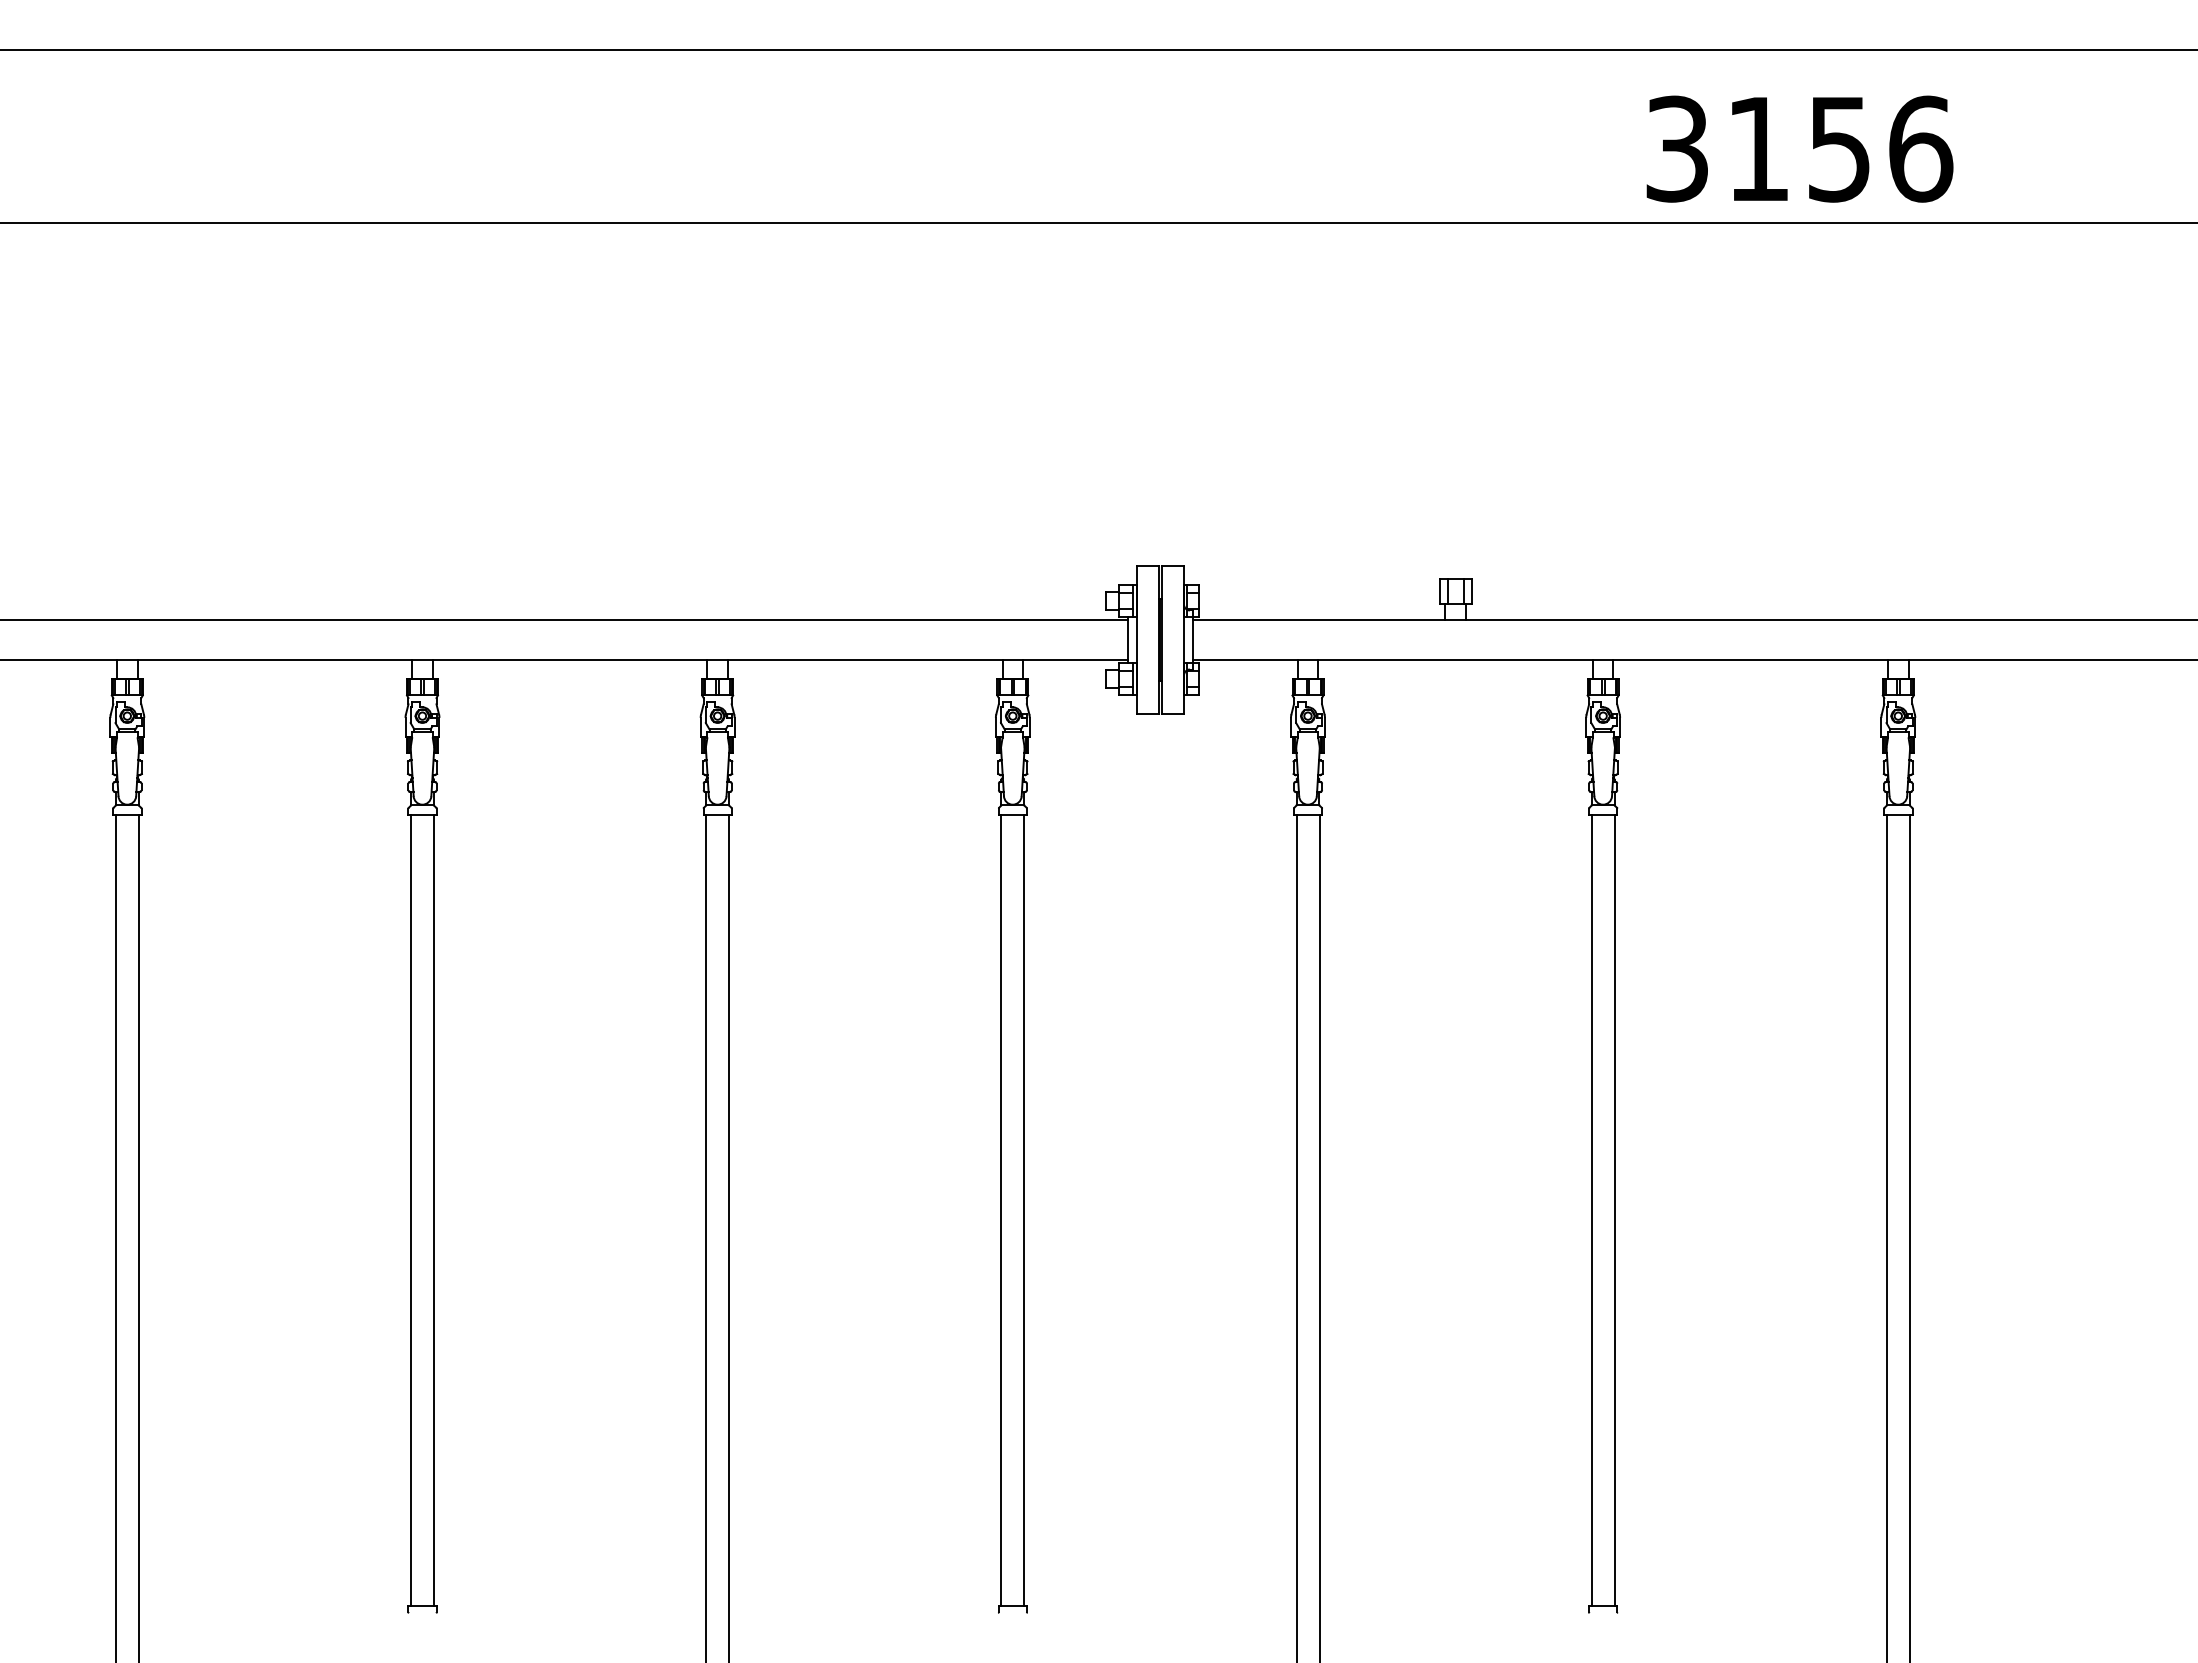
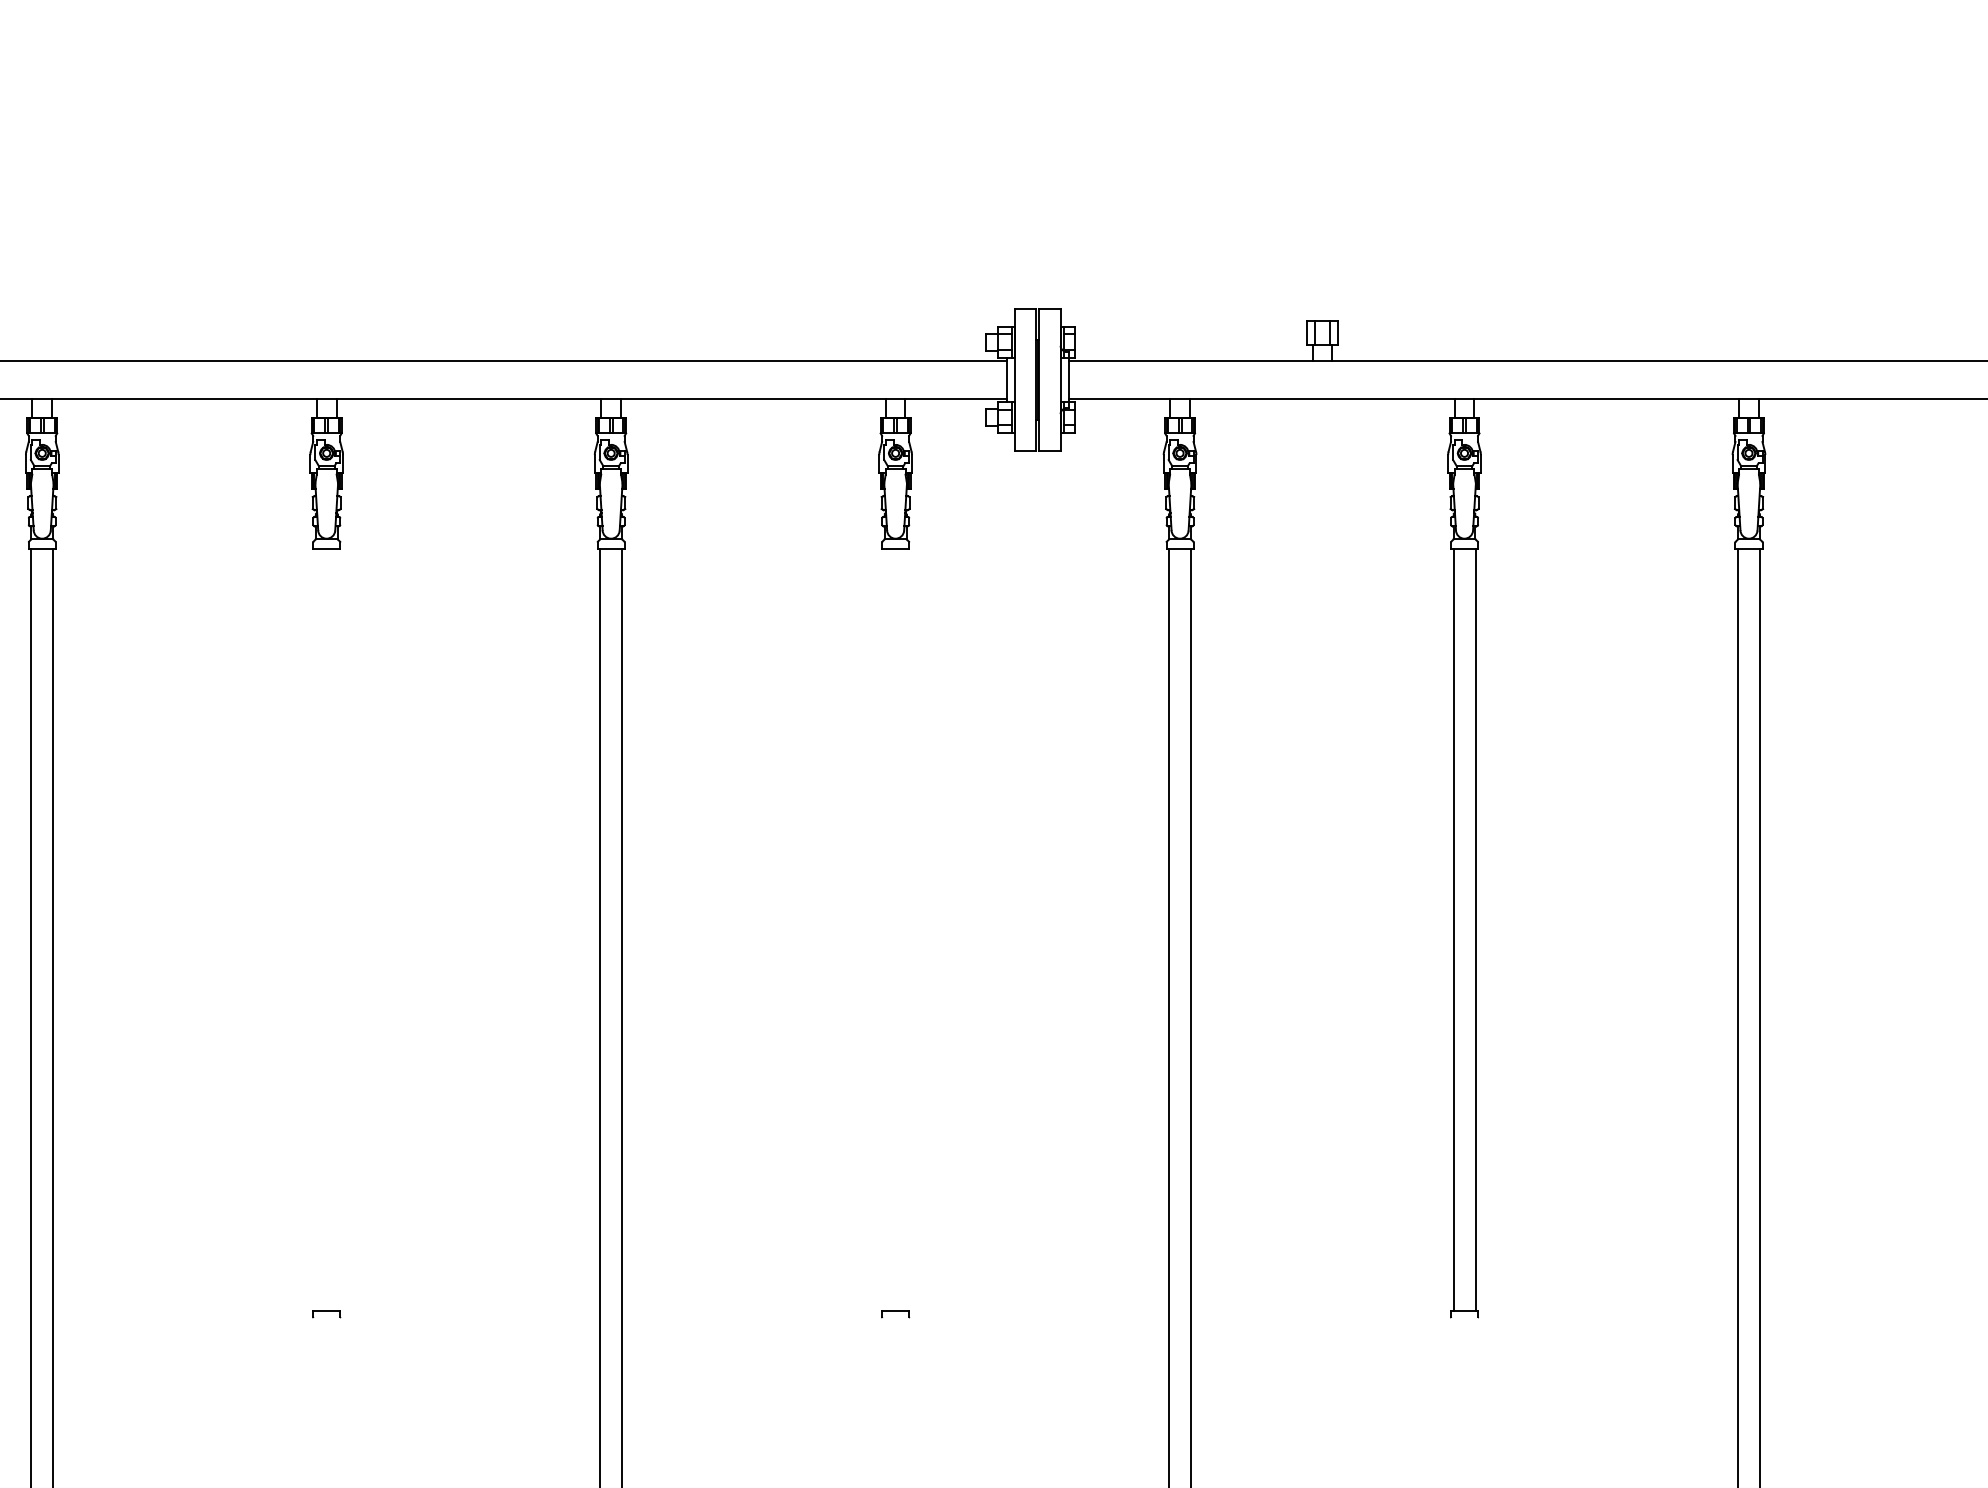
line: (411, 1210) -> (316, 929), removed
line: (434, 1210) -> (338, 929), removed
line: (1001, 1210) -> (884, 929), removed
line: (1024, 1210) -> (906, 929), removed

